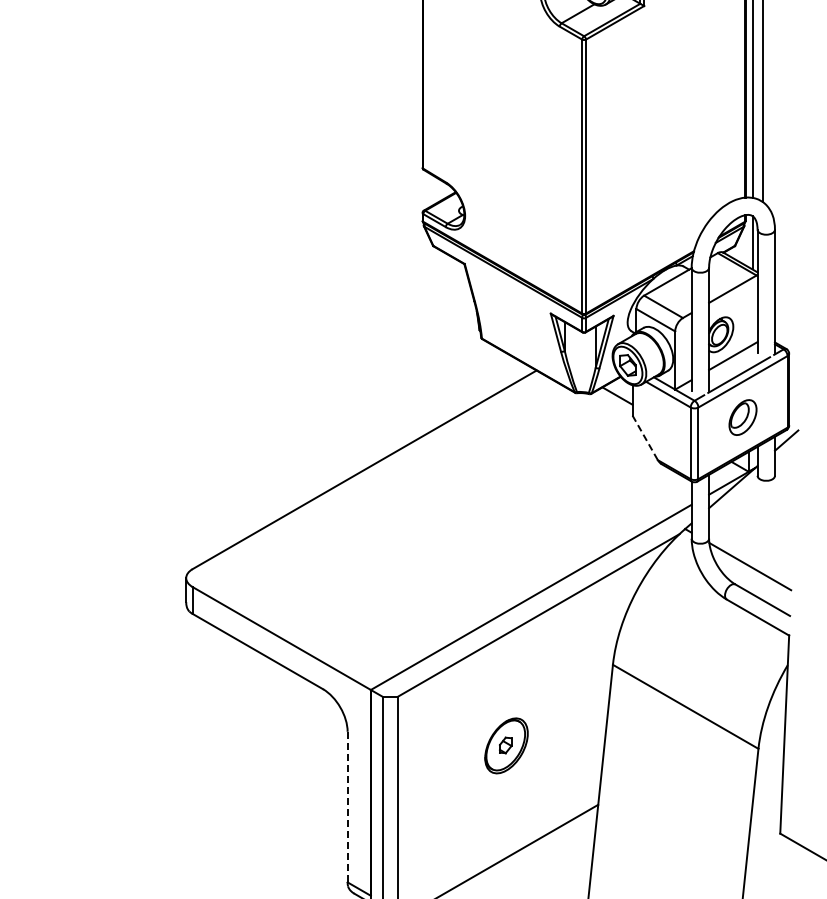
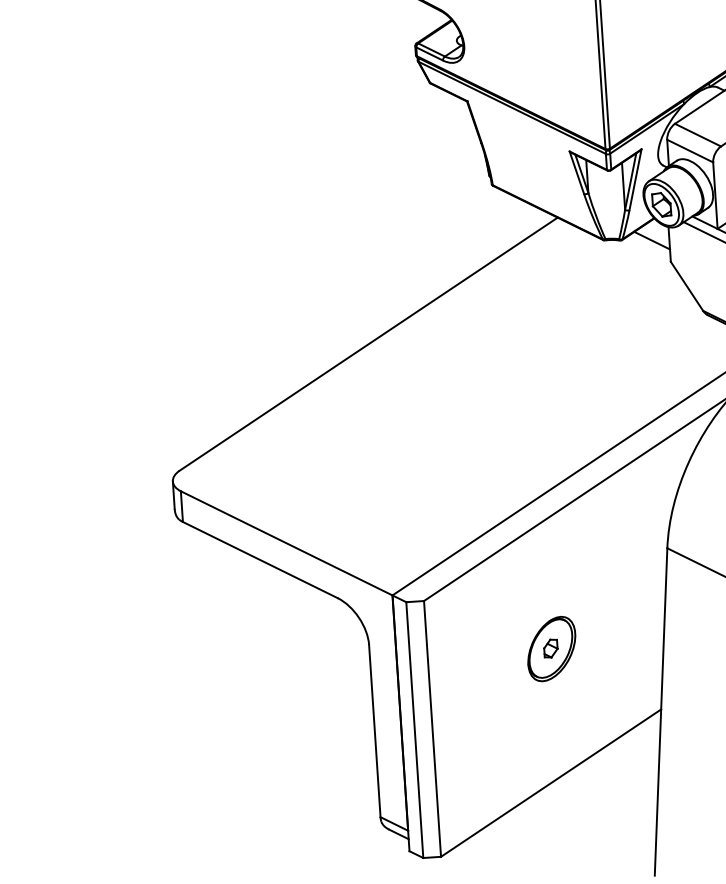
line: (645, 437) -> (687, 285), dashed -> solid
line: (347, 807) -> (374, 731), dashed -> solid

